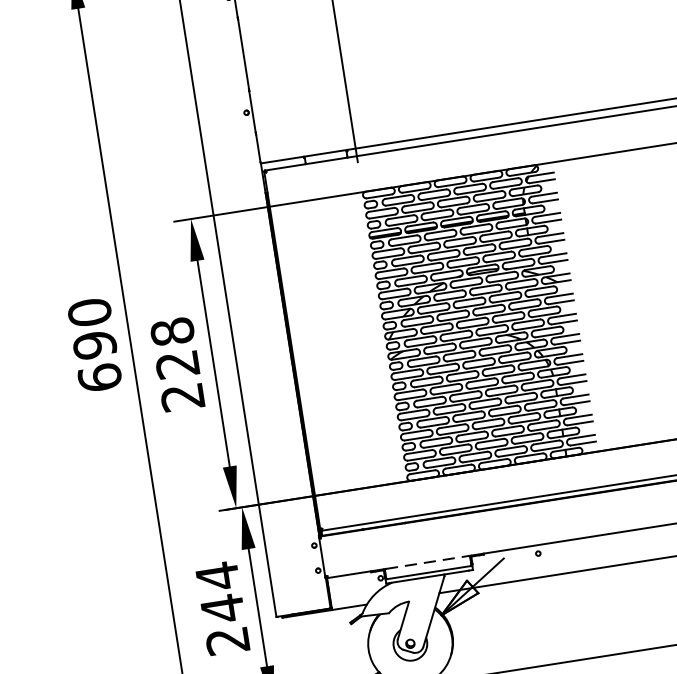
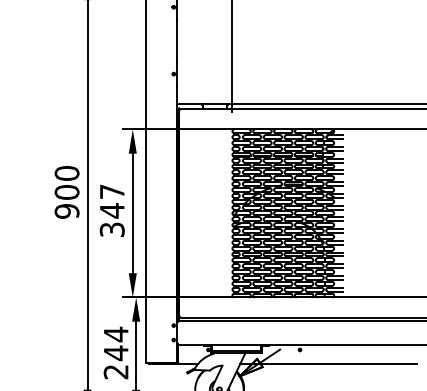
text: (96, 360) -> (66, 201), 690 -> 900
text: (176, 364) -> (111, 210), 228 -> 347
line: (427, 563) -> (236, 345), dashed -> solid

